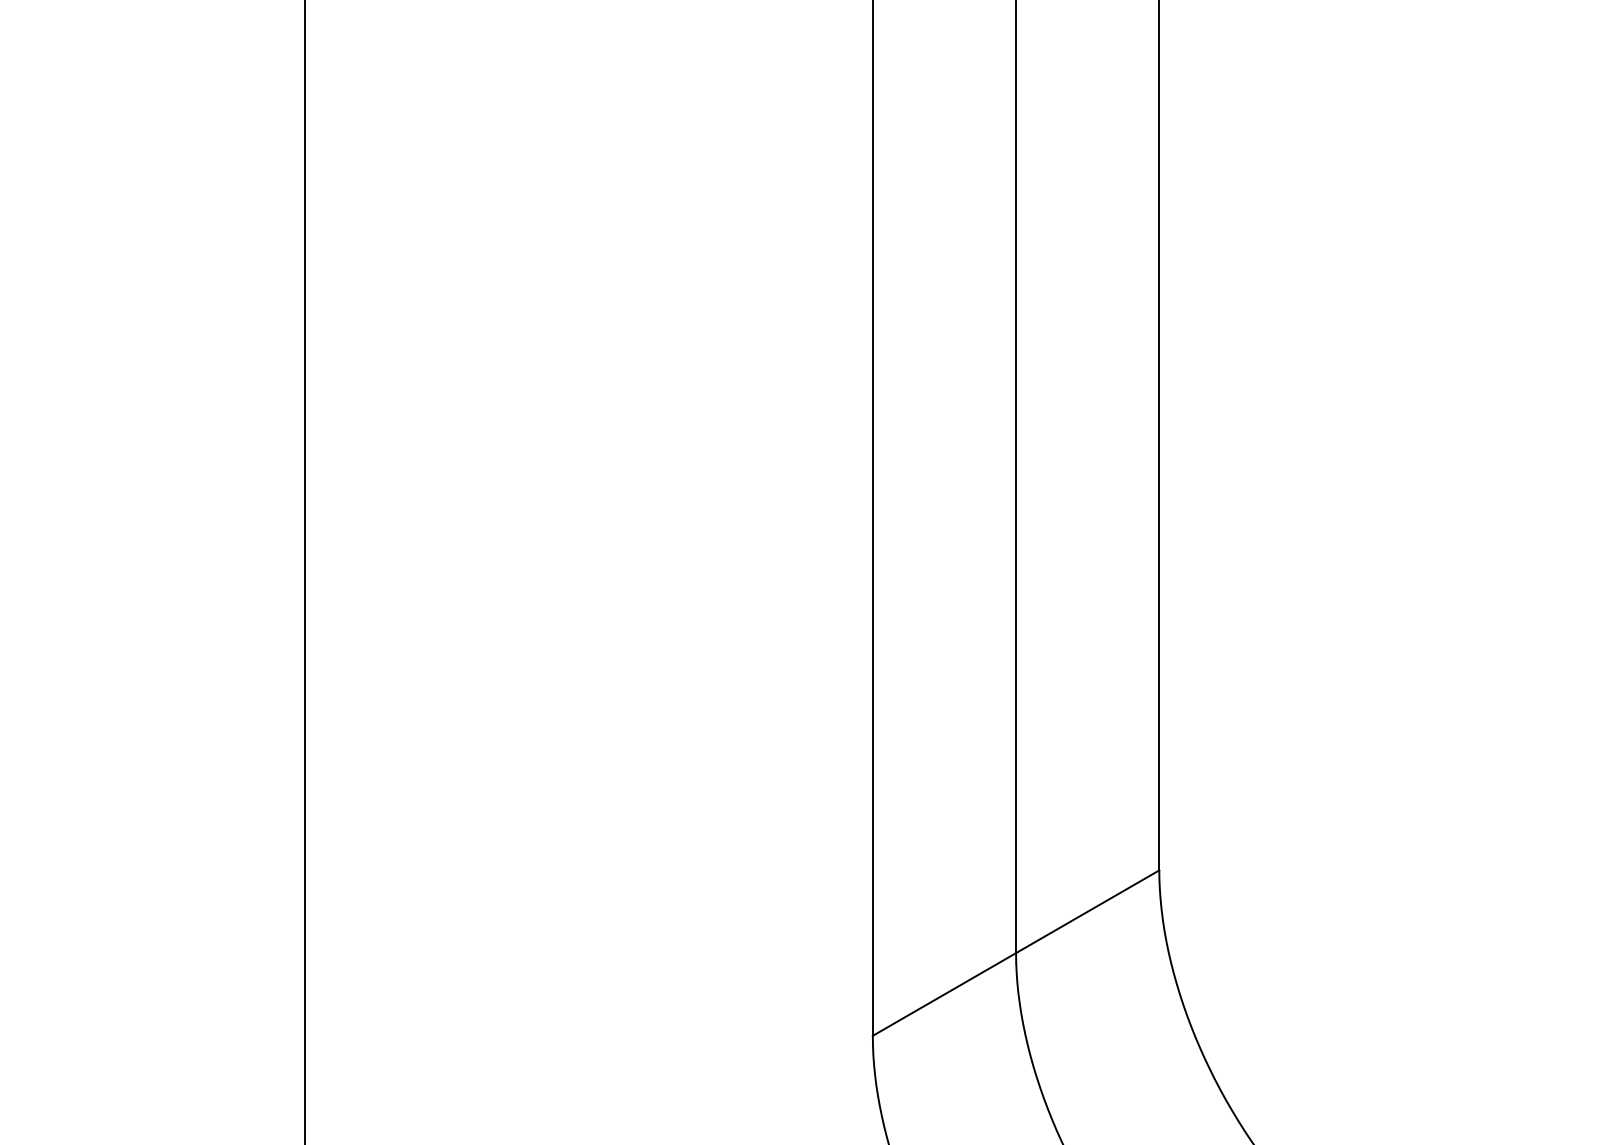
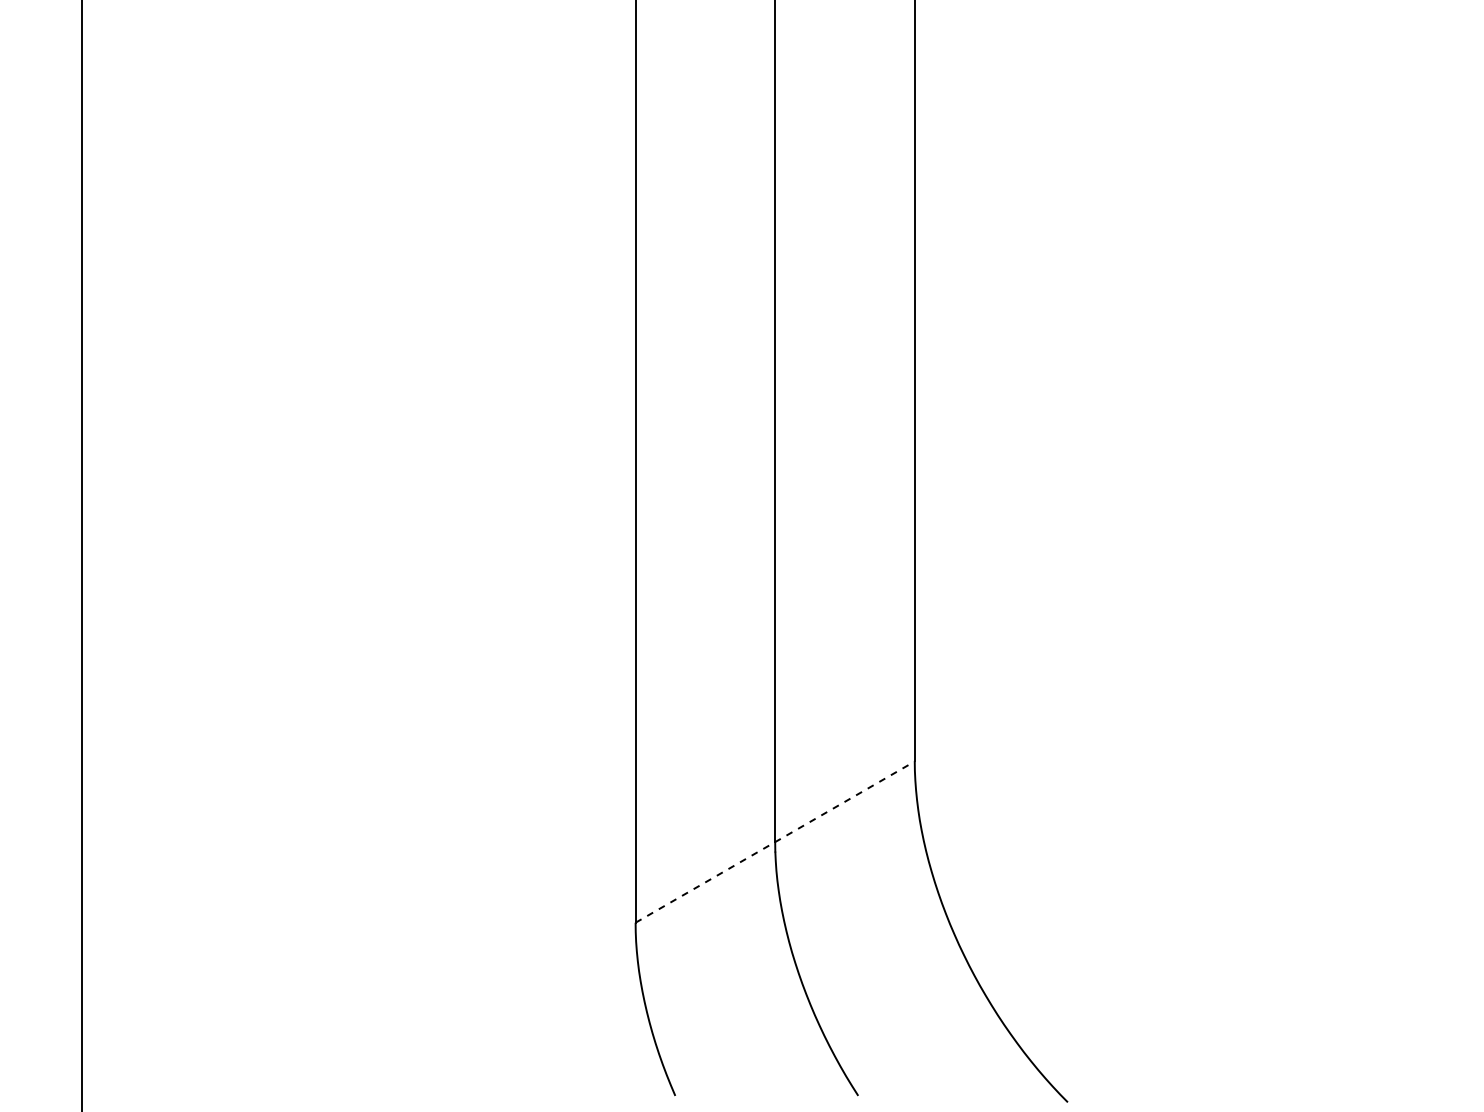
line: (1016, 952) -> (775, 841), solid -> dashed

